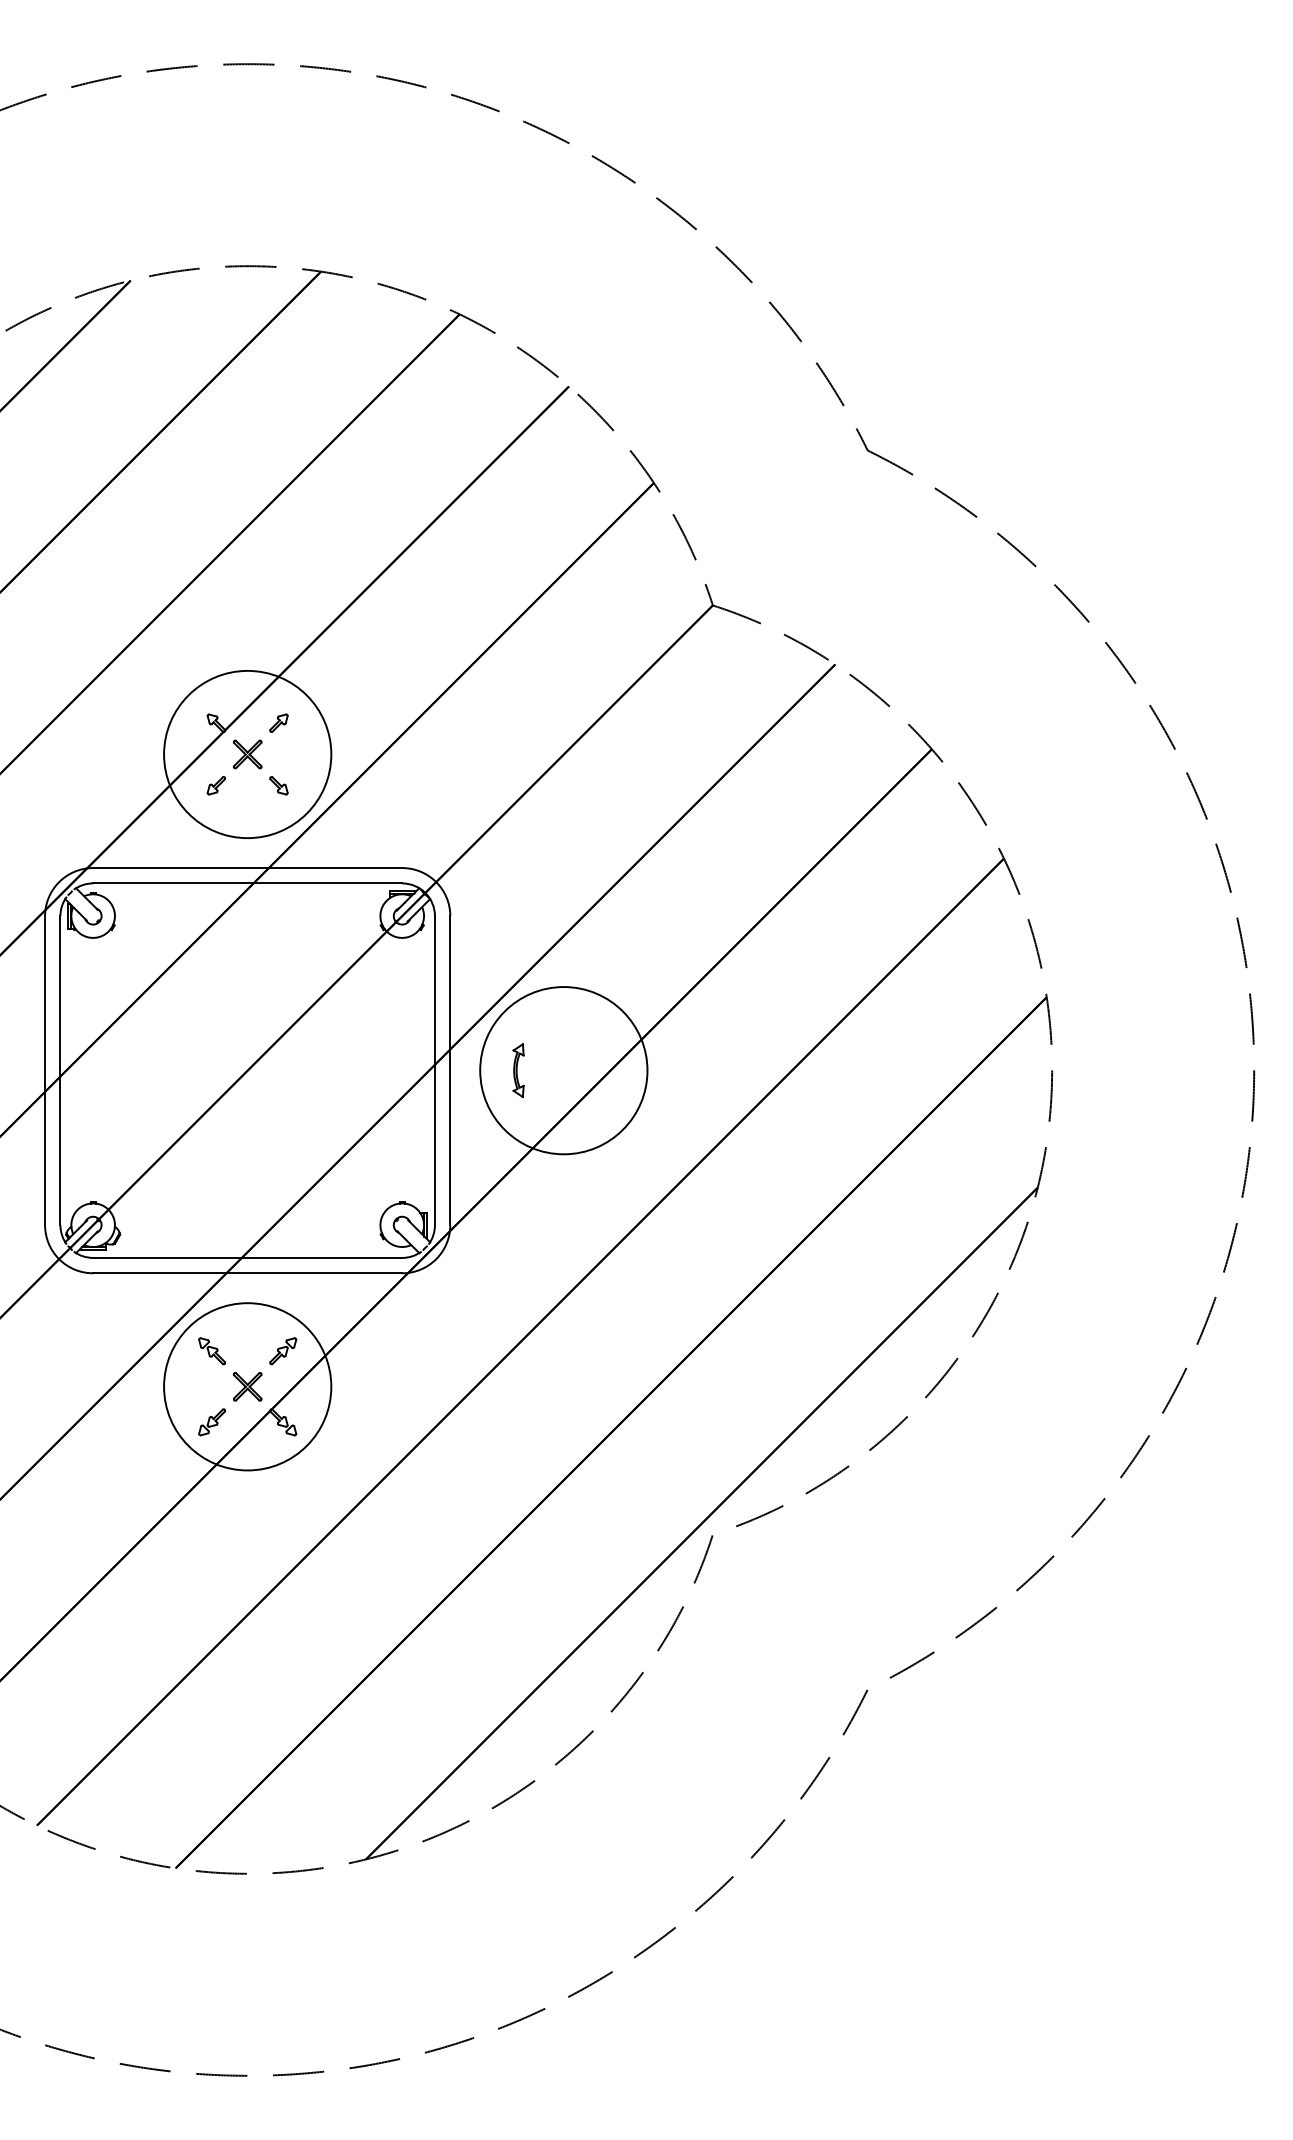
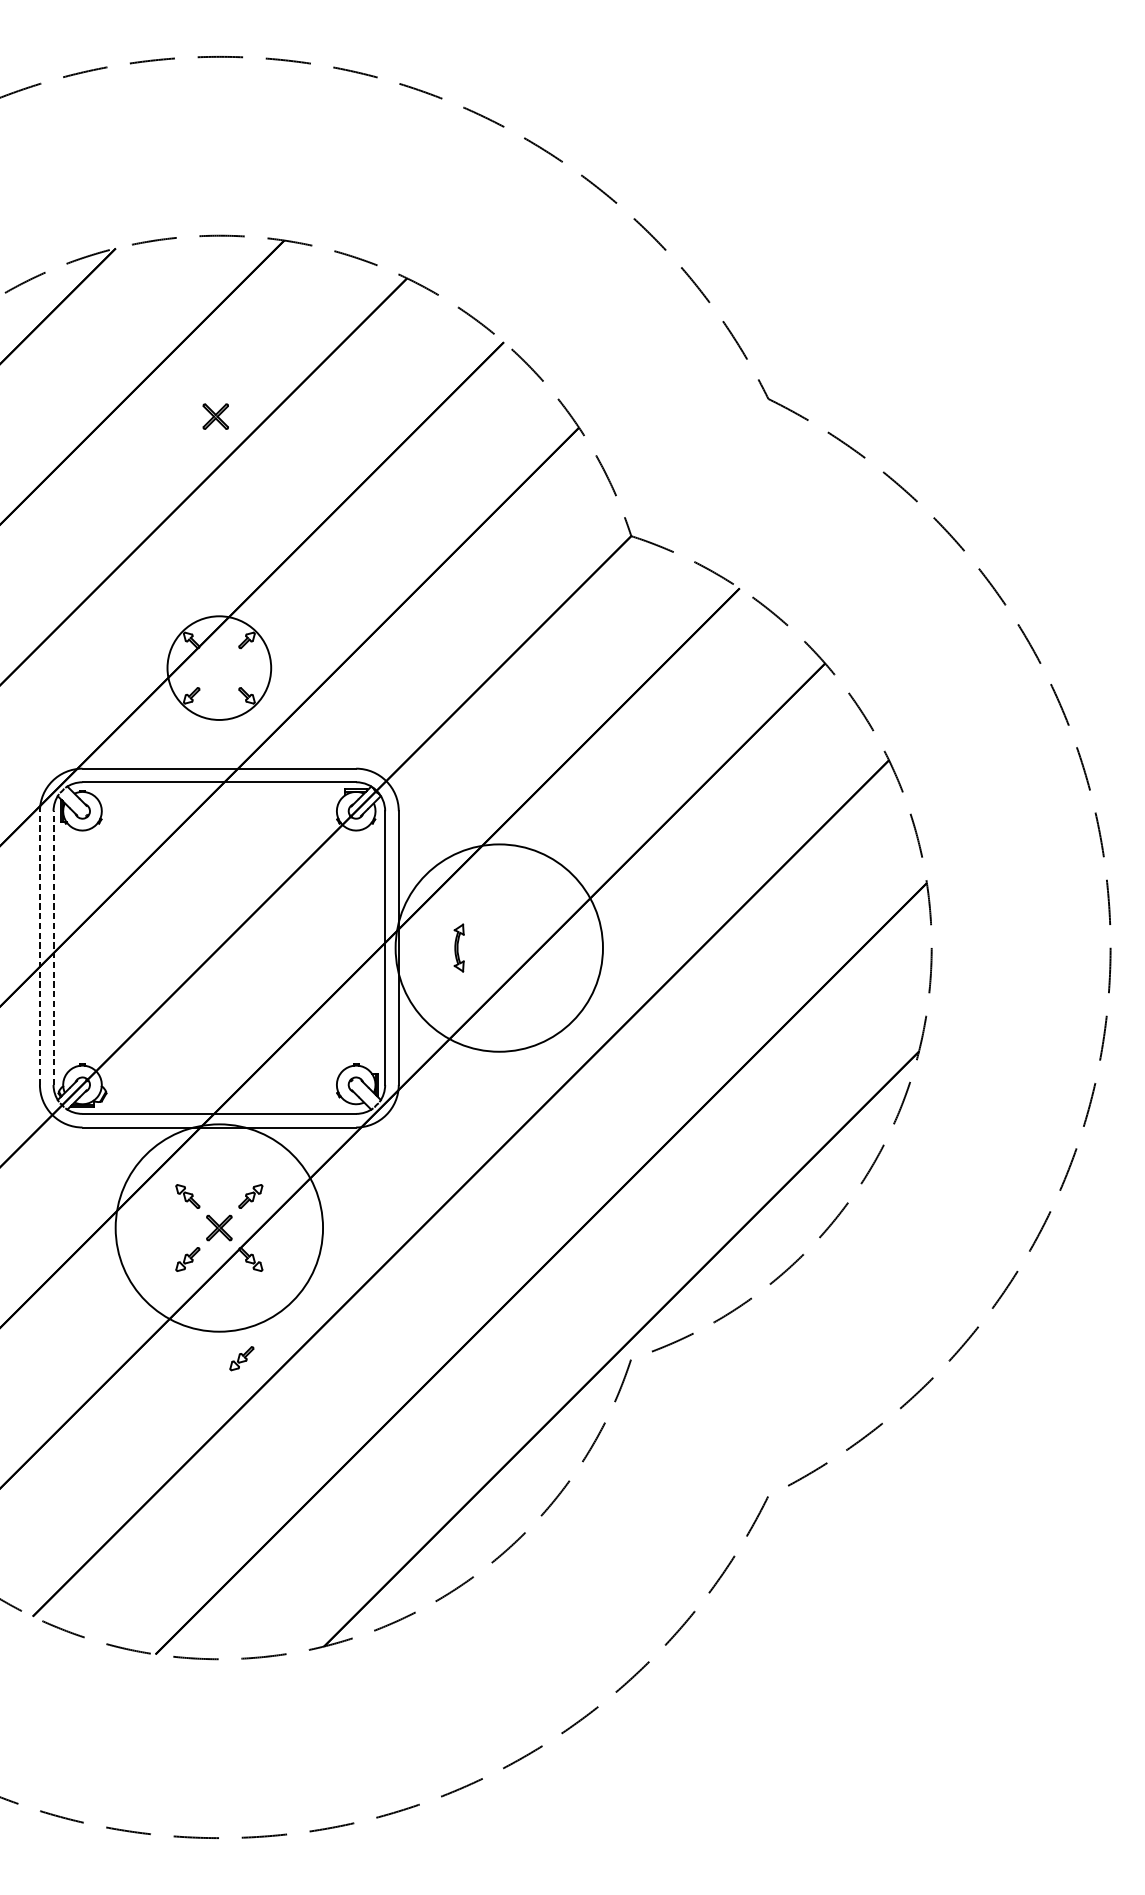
circle: (247, 754) -> (219, 668), size x0.7
part: (247, 754) -> (215, 416), moved
line: (45, 1070) -> (40, 947), solid -> dashed
line: (60, 1070) -> (53, 947), solid -> dashed
circle: (563, 1070) -> (499, 947), size x1.4
circle: (247, 1386) -> (219, 1227), size x1.4
part: (272, 1534) -> (241, 1358), added

